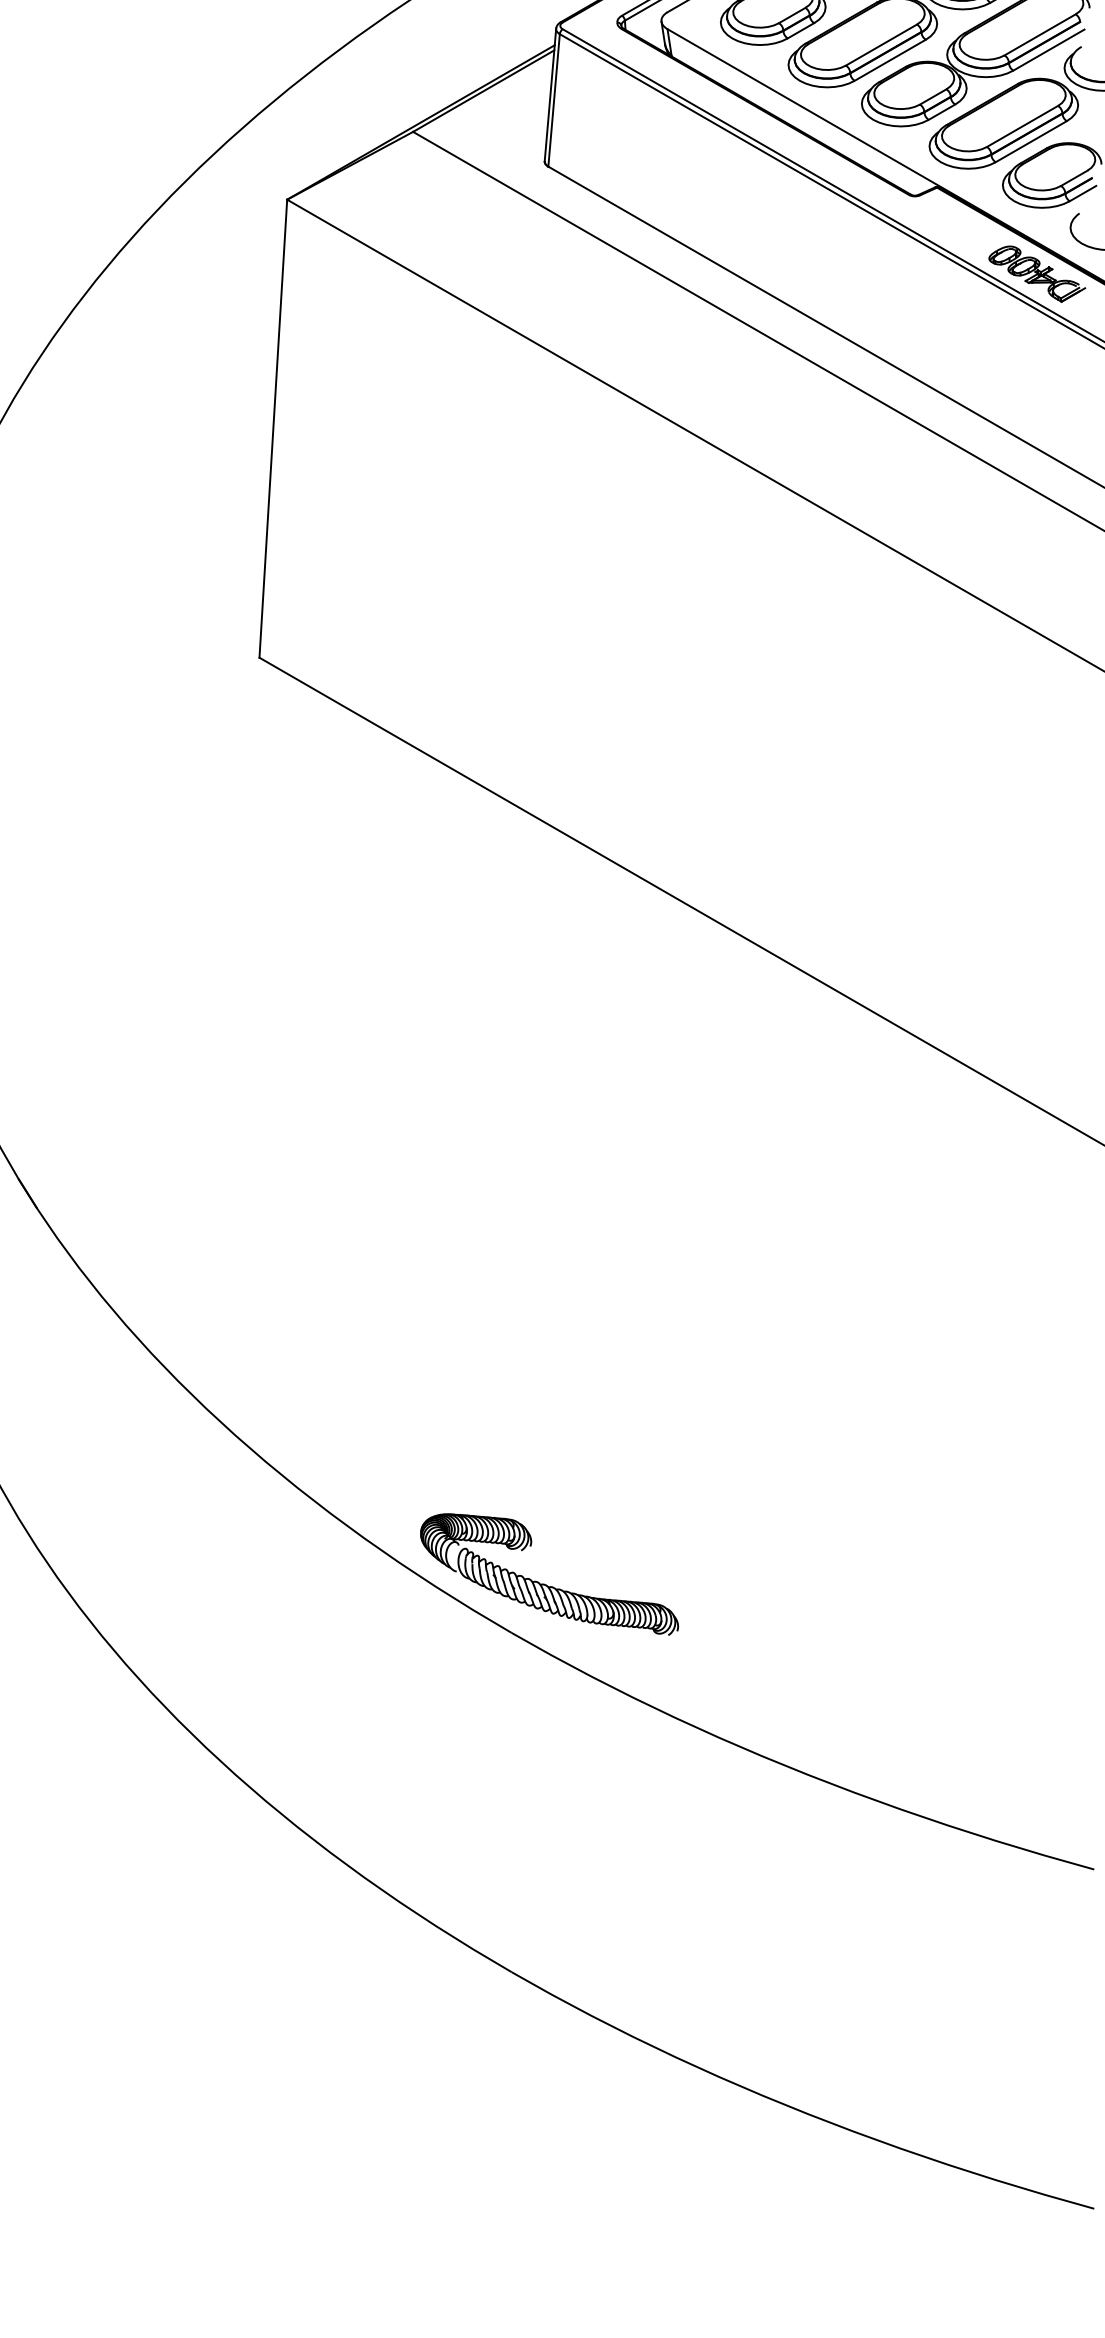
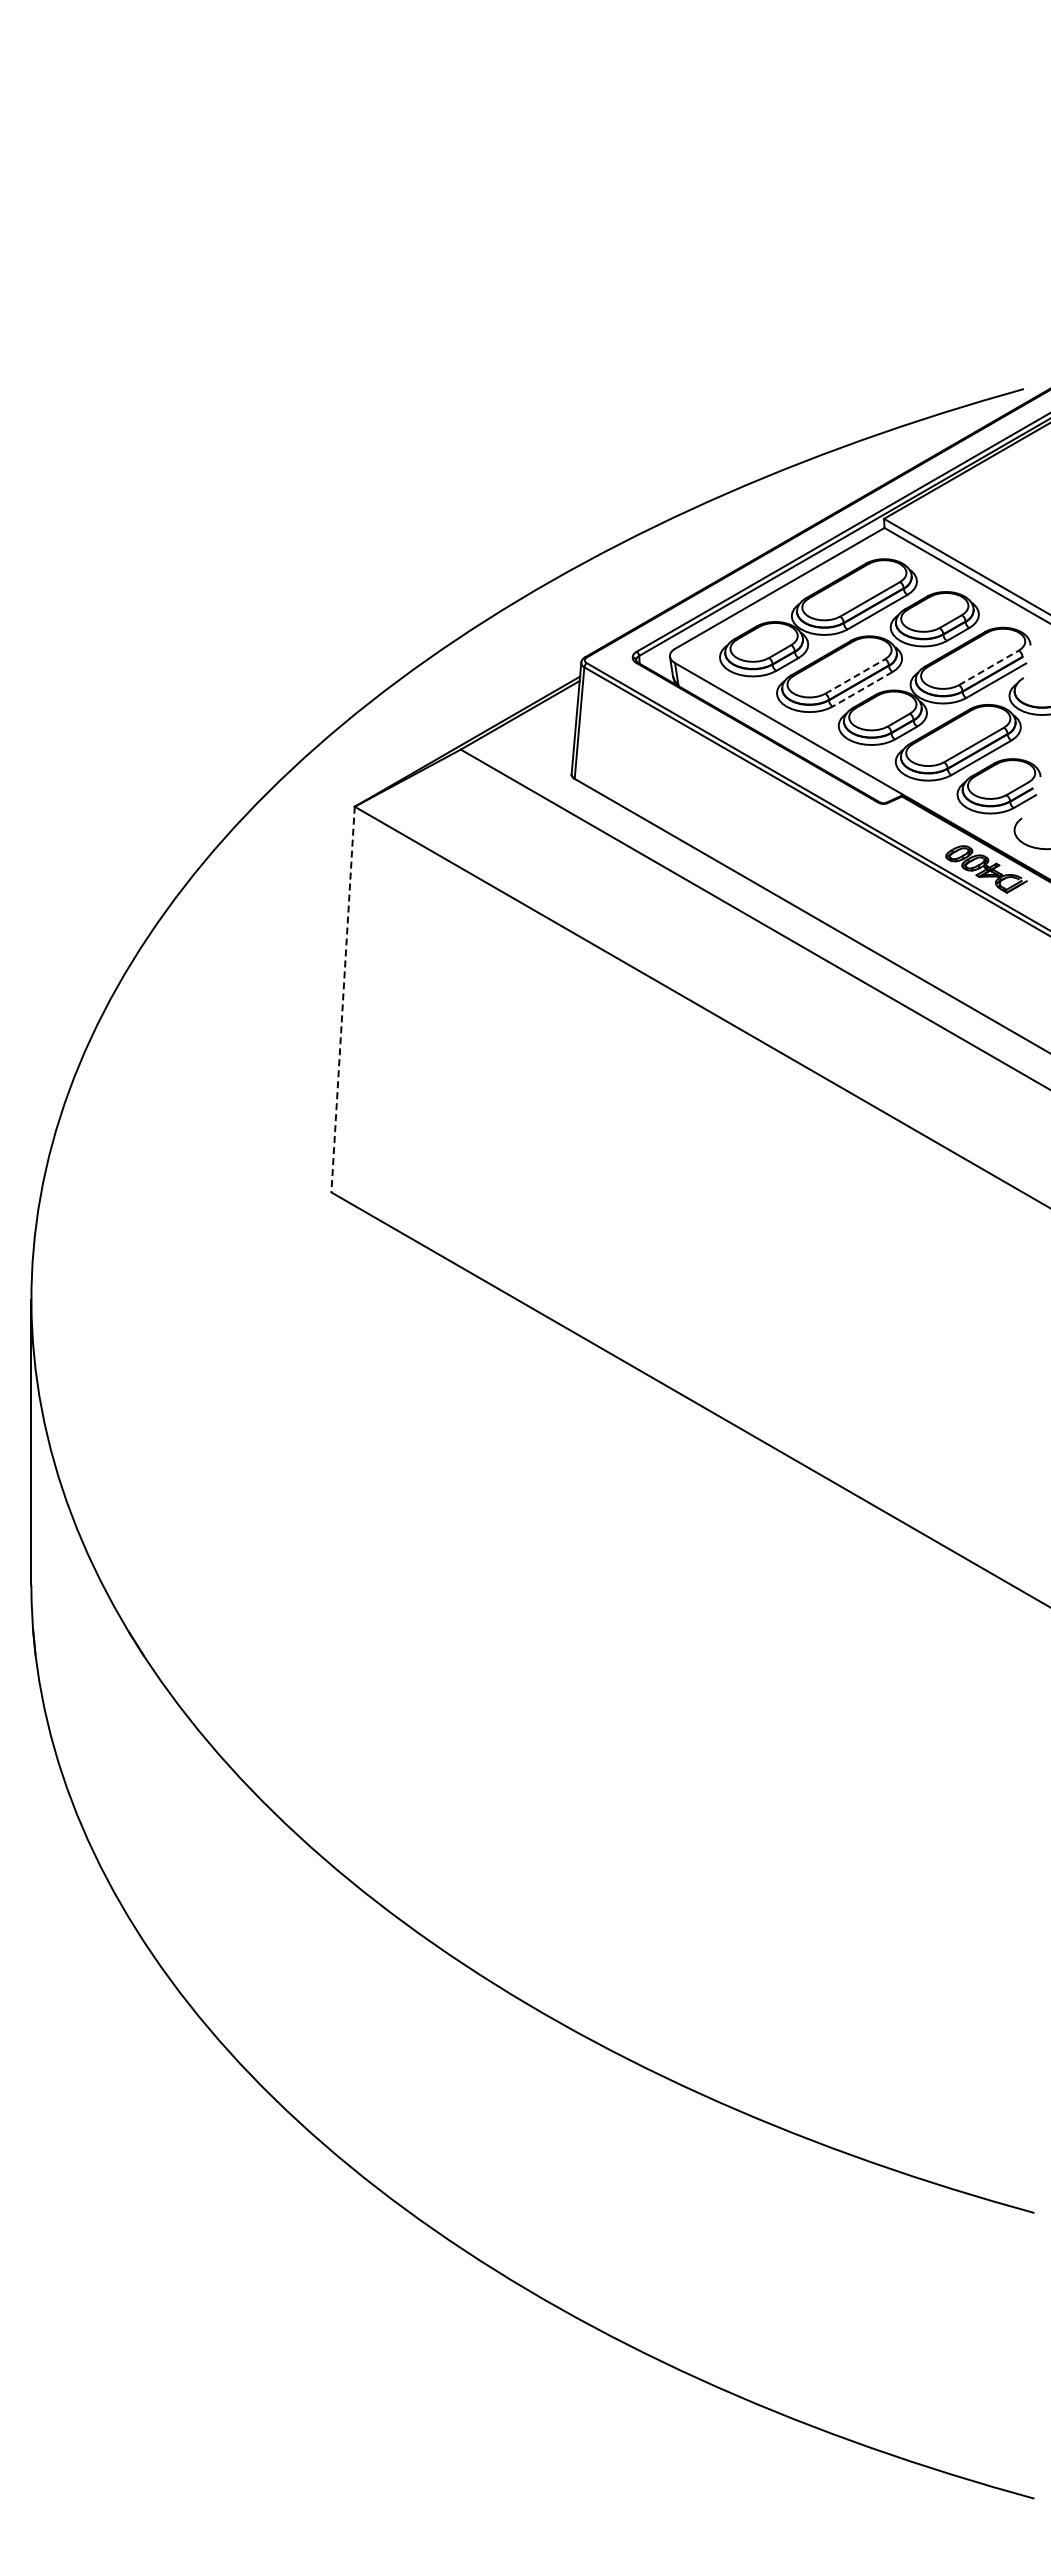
line: (1039, 34) -> (988, 667), solid -> dashed
line: (881, 45) -> (855, 676), solid -> dashed
line: (890, 60) -> (862, 689), solid -> dashed
line: (273, 429) -> (343, 1000), solid -> dashed
part: (545, 1583) -> (572, 1972), removed

